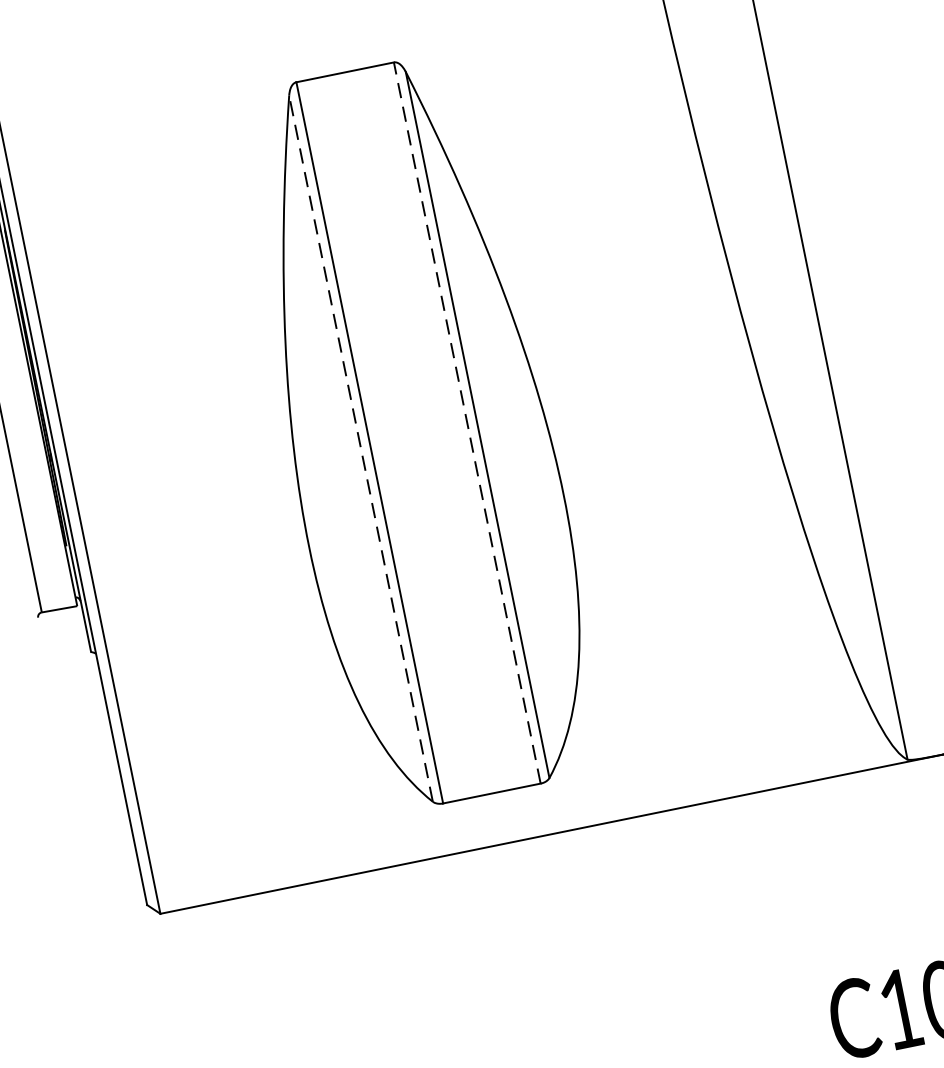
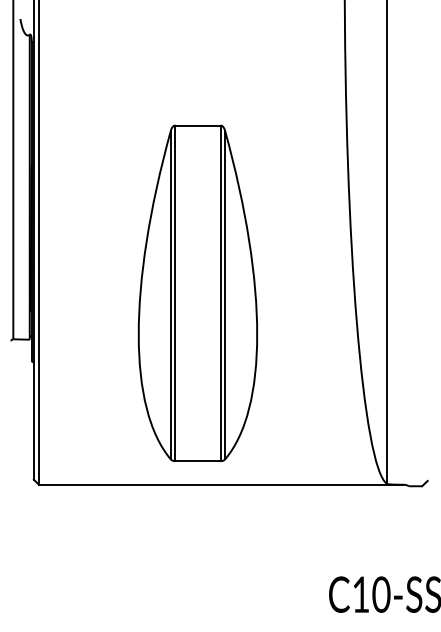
line: (467, 423) -> (220, 293), dashed -> solid
line: (359, 447) -> (170, 294), dashed -> solid

